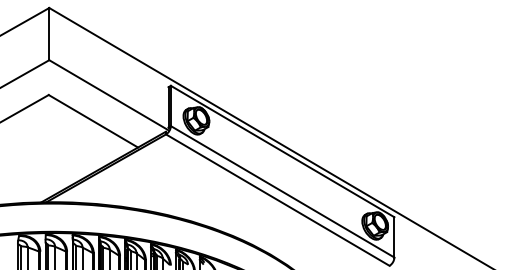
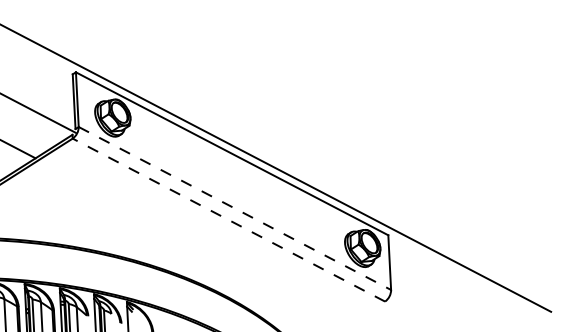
line: (282, 191) -> (234, 208), solid -> dashed
line: (277, 200) -> (228, 220), solid -> dashed

